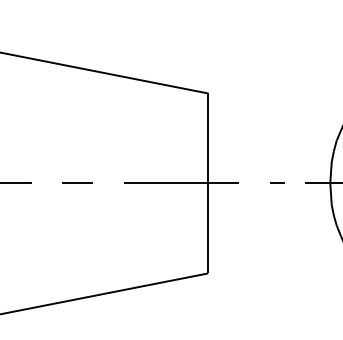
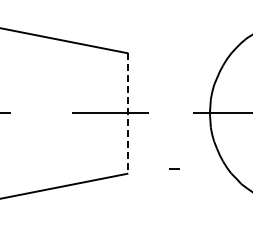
line: (76, 181) -> (40, 112), removed
line: (277, 181) -> (174, 168), moved
line: (208, 183) -> (128, 113), solid -> dashed

